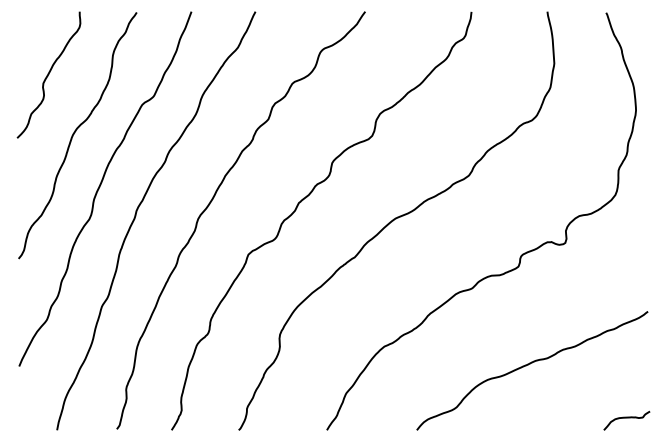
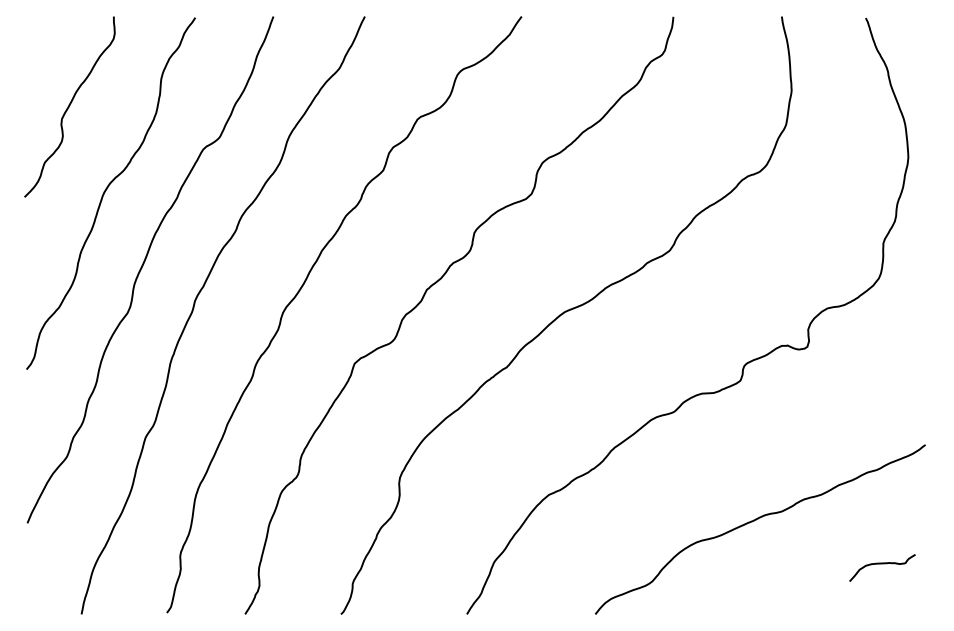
curve: (626, 418) -> (881, 564), moved

